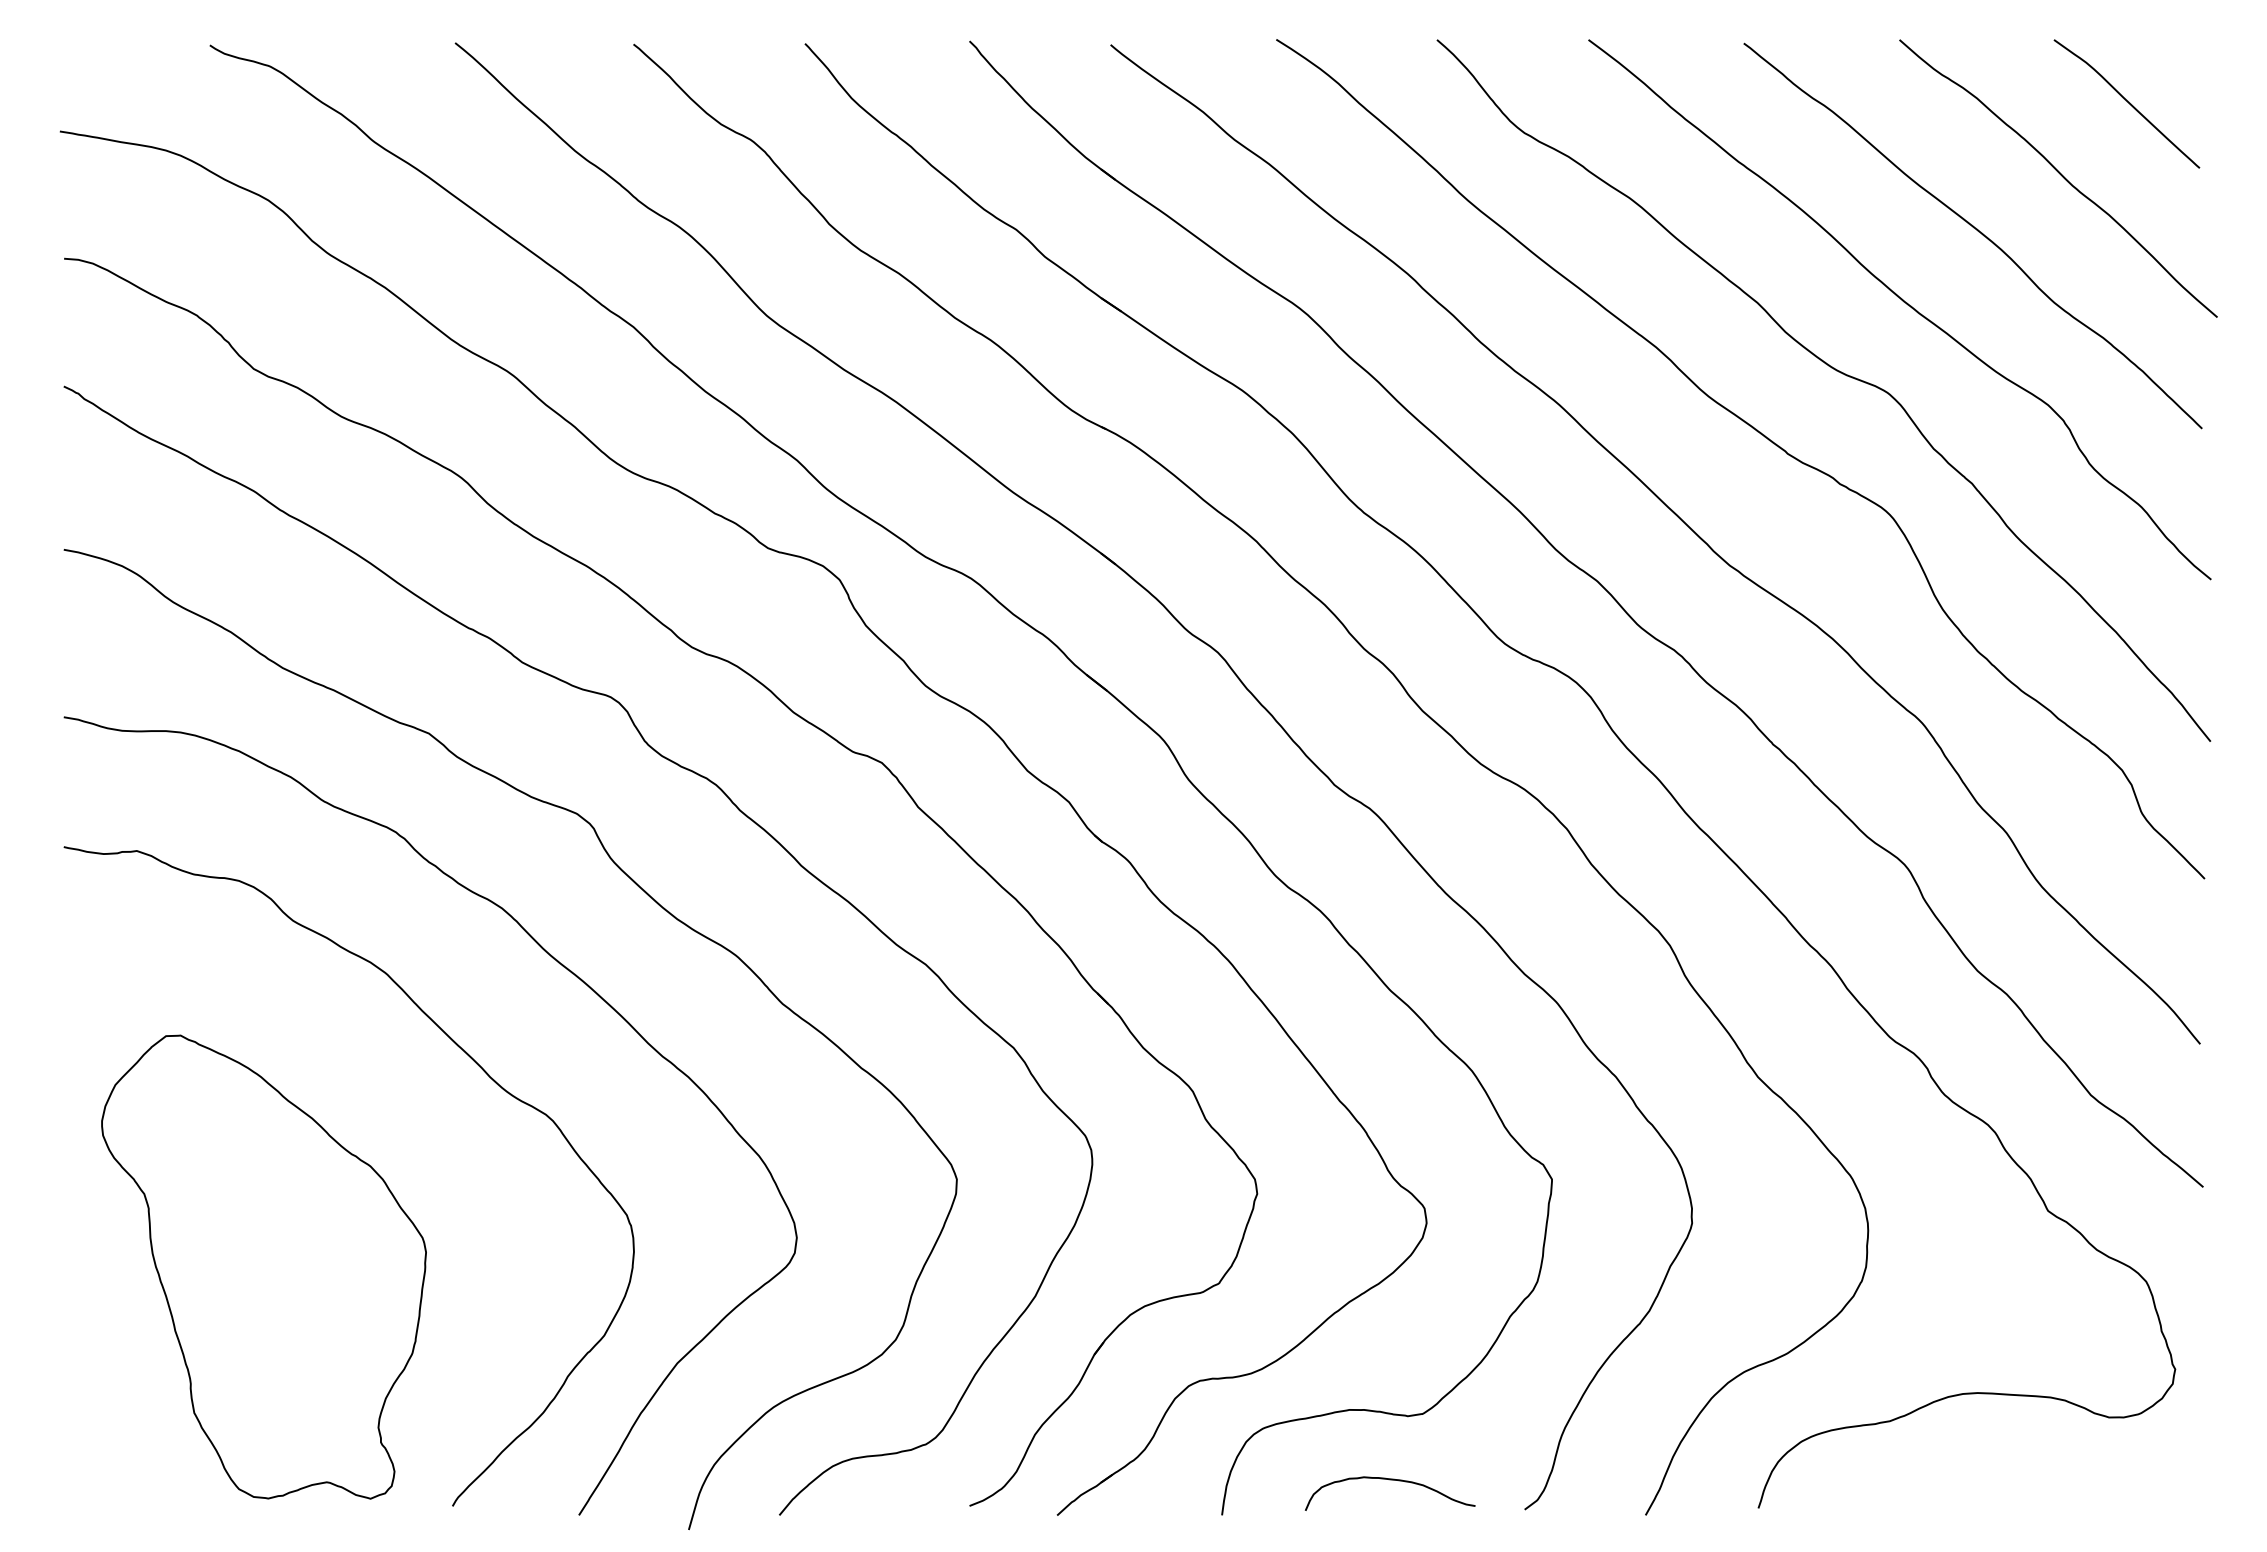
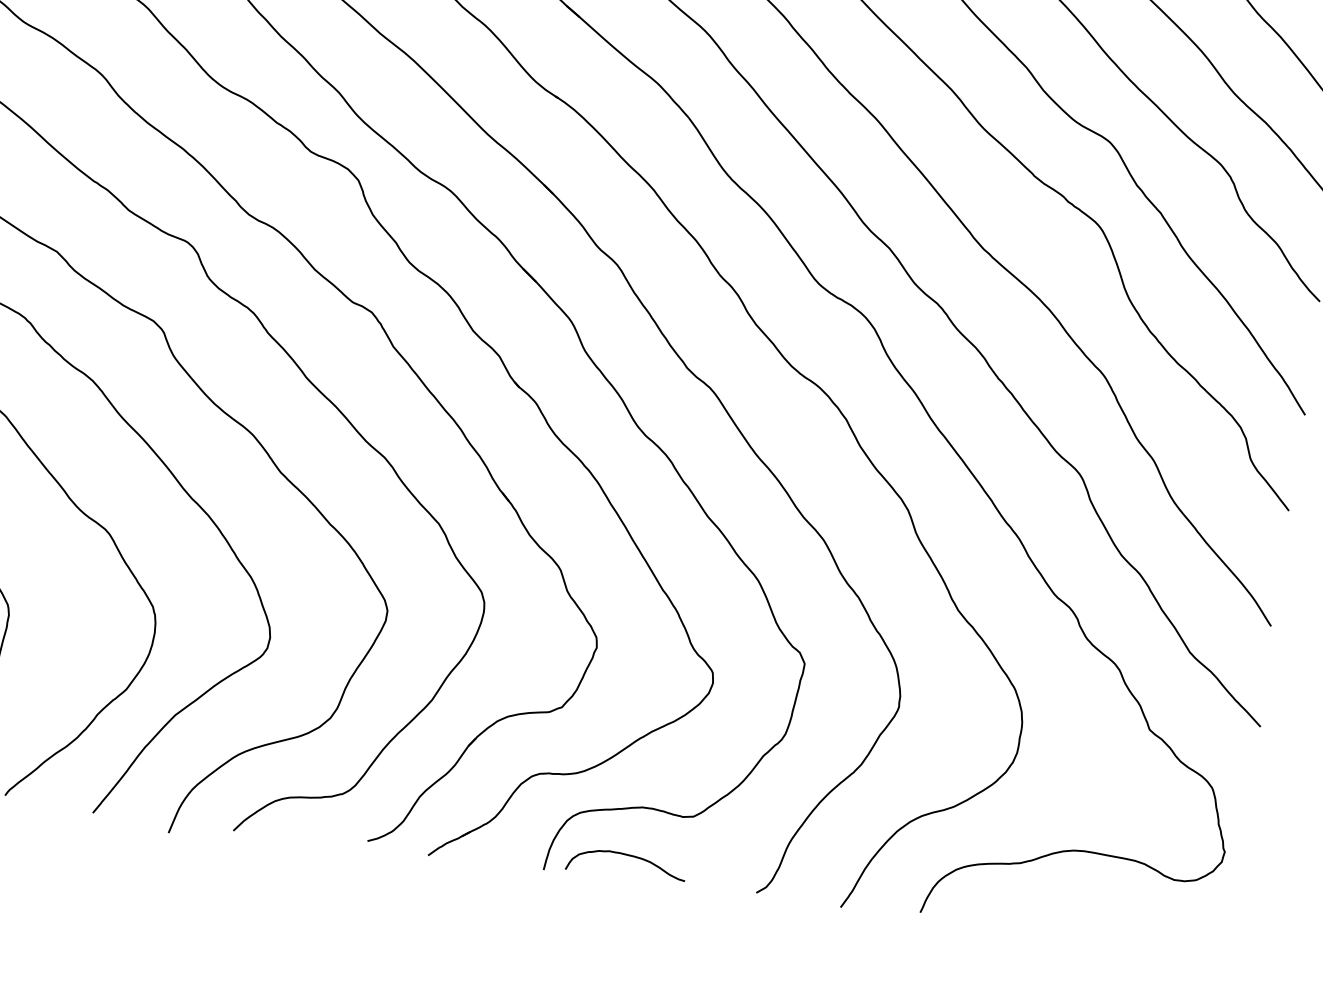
curve: (1389, 1480) -> (626, 855), moved

